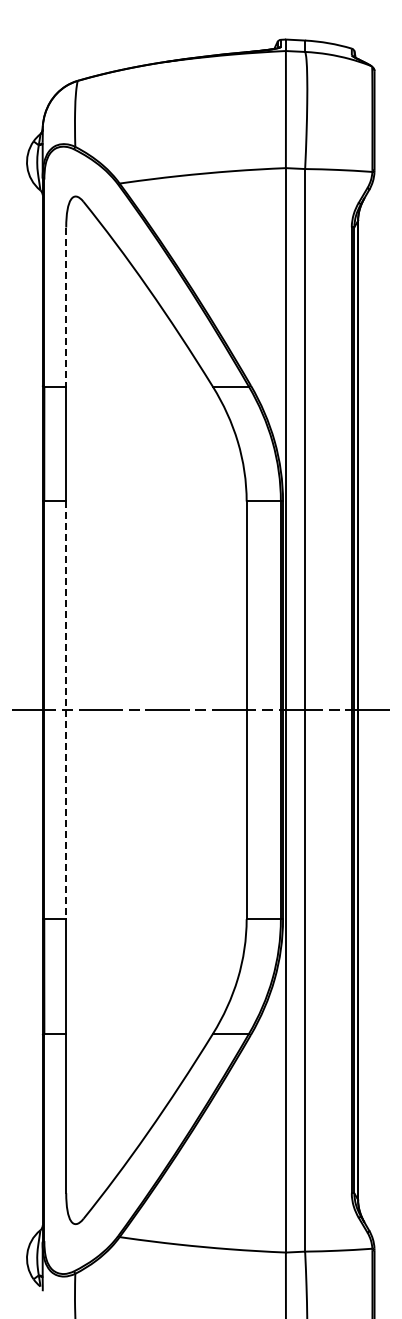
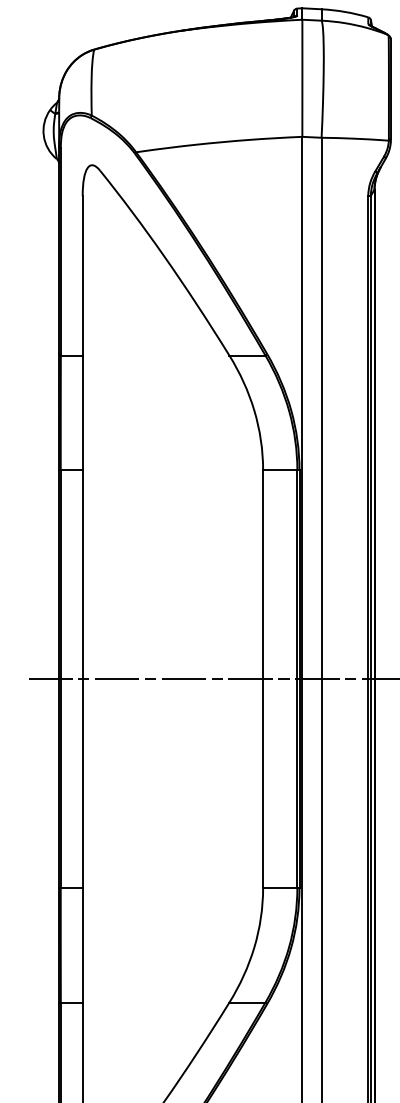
line: (66, 307) -> (82, 276), dashed -> solid
line: (66, 710) -> (82, 679), dashed -> solid

